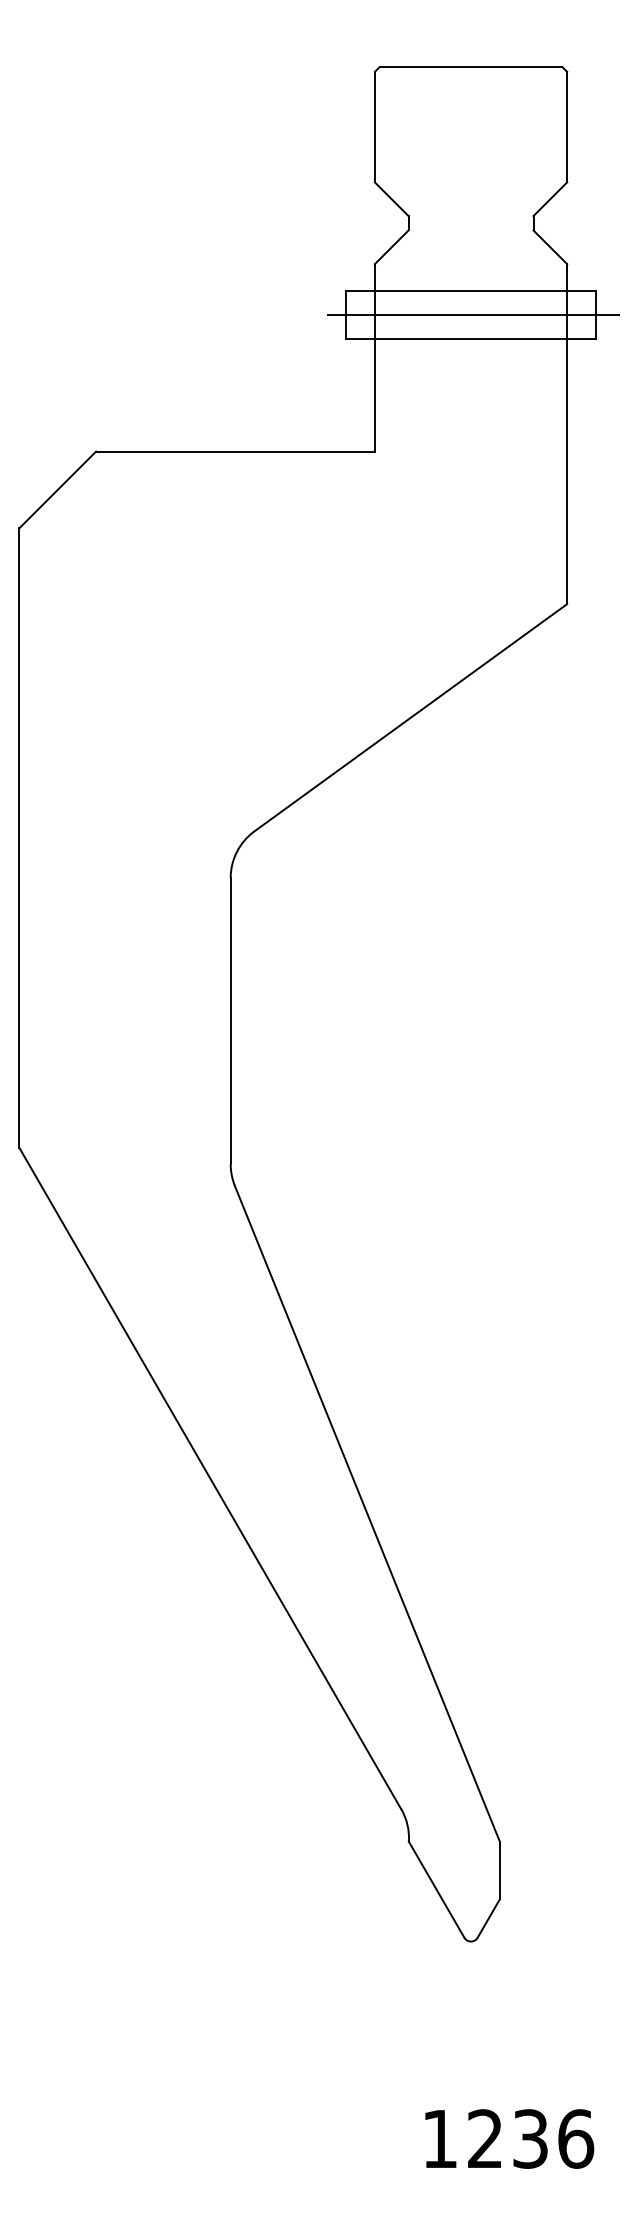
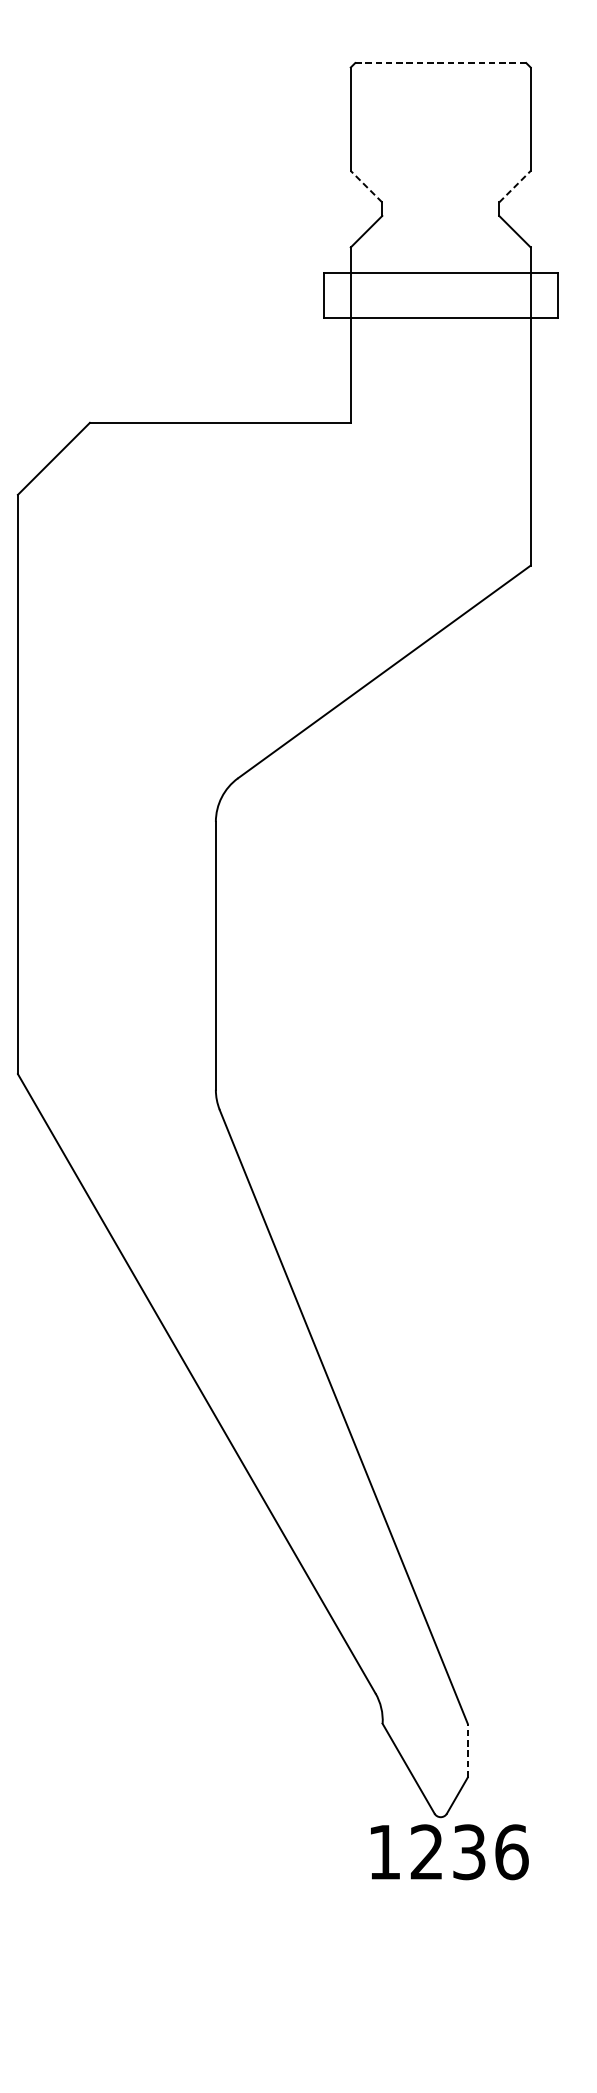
line: (470, 67) -> (440, 63), solid -> dashed
line: (391, 199) -> (366, 186), solid -> dashed
line: (550, 199) -> (515, 186), solid -> dashed
line: (473, 315) -> (443, 295), removed
line: (499, 1870) -> (467, 1750), solid -> dashed
text: (509, 2138) -> (449, 1851), moved

